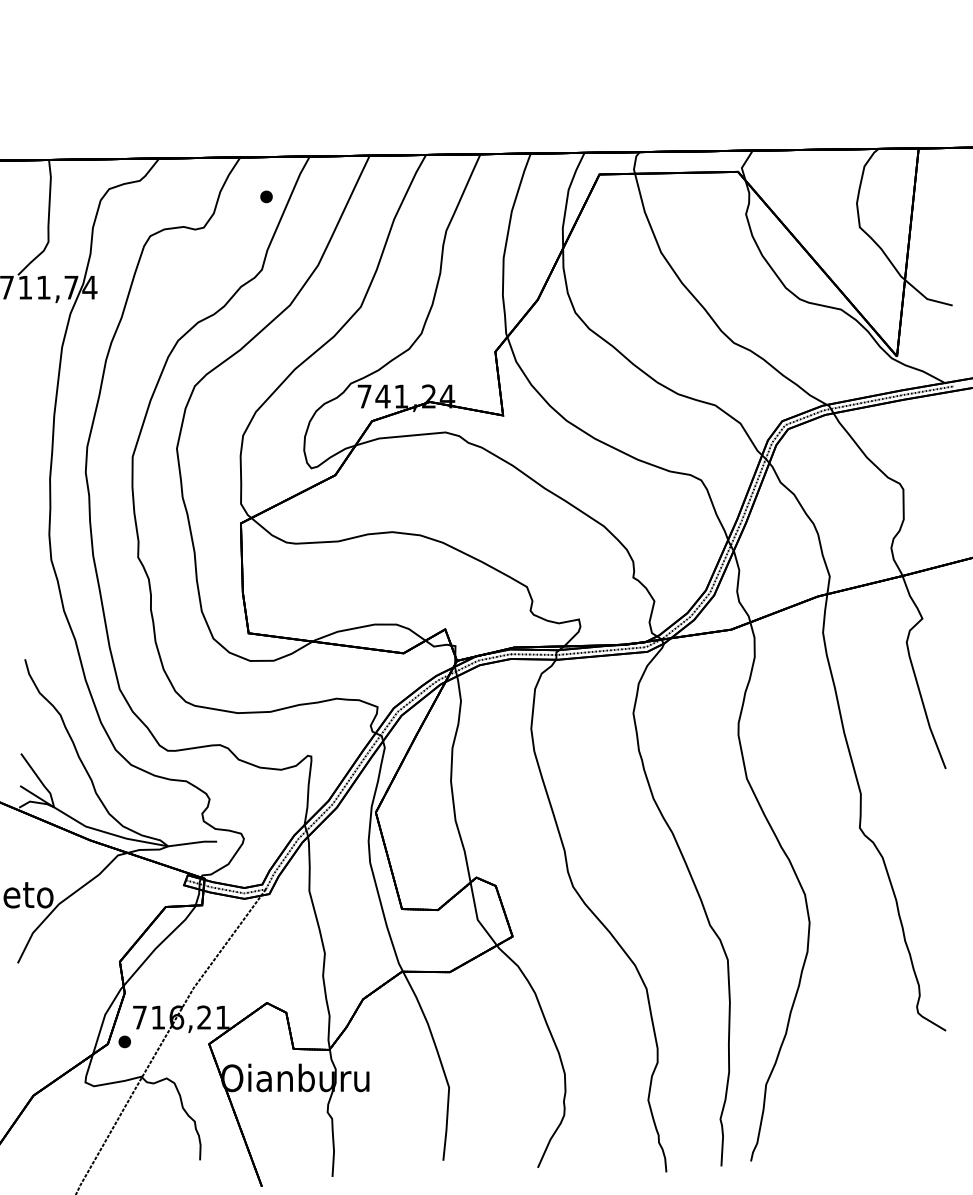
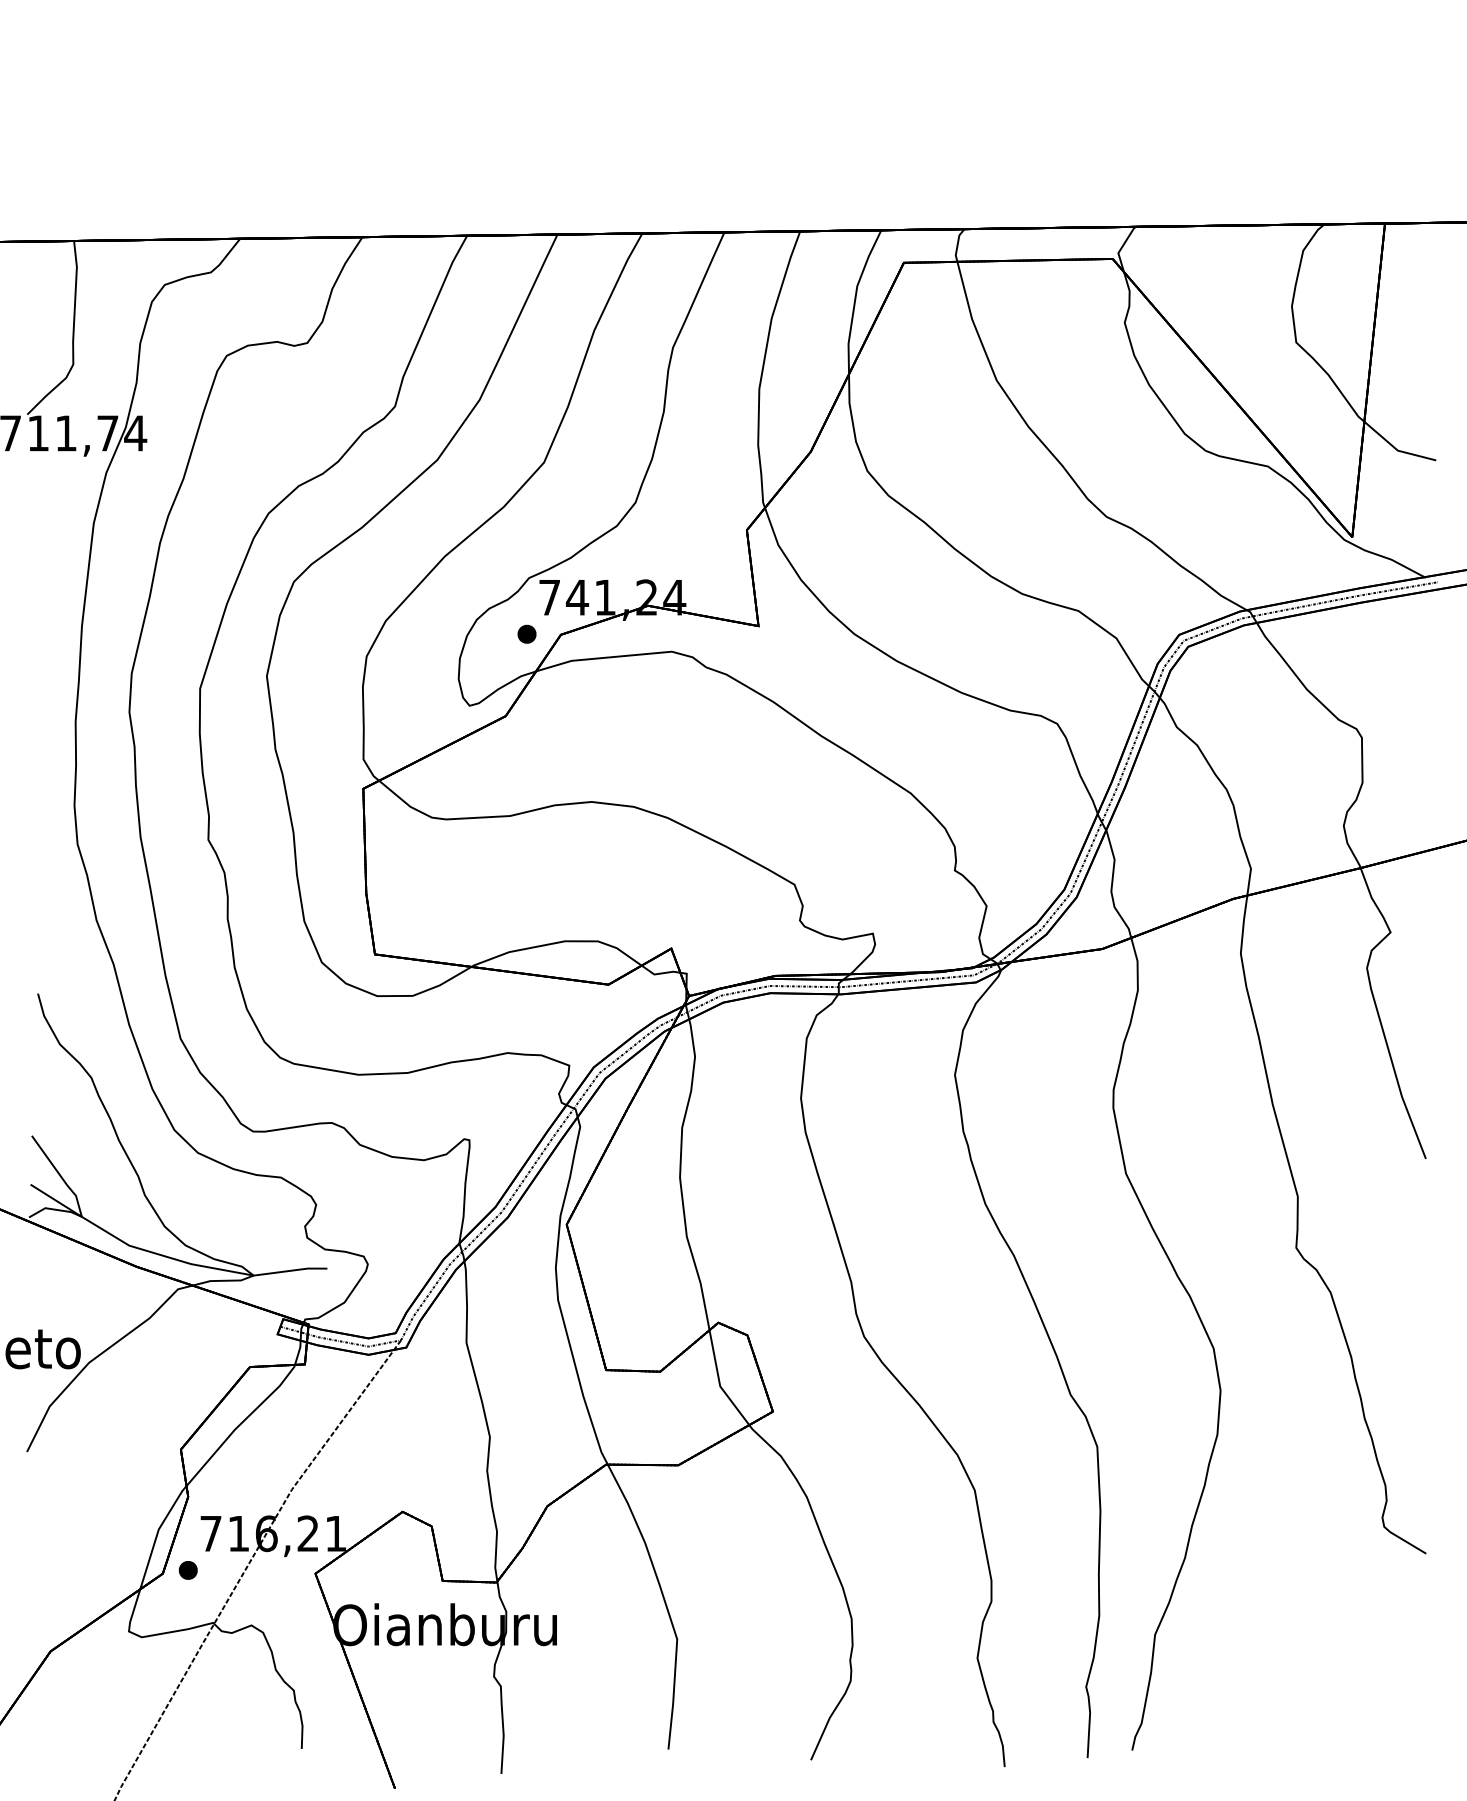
part: (266, 196) -> (526, 633), moved

